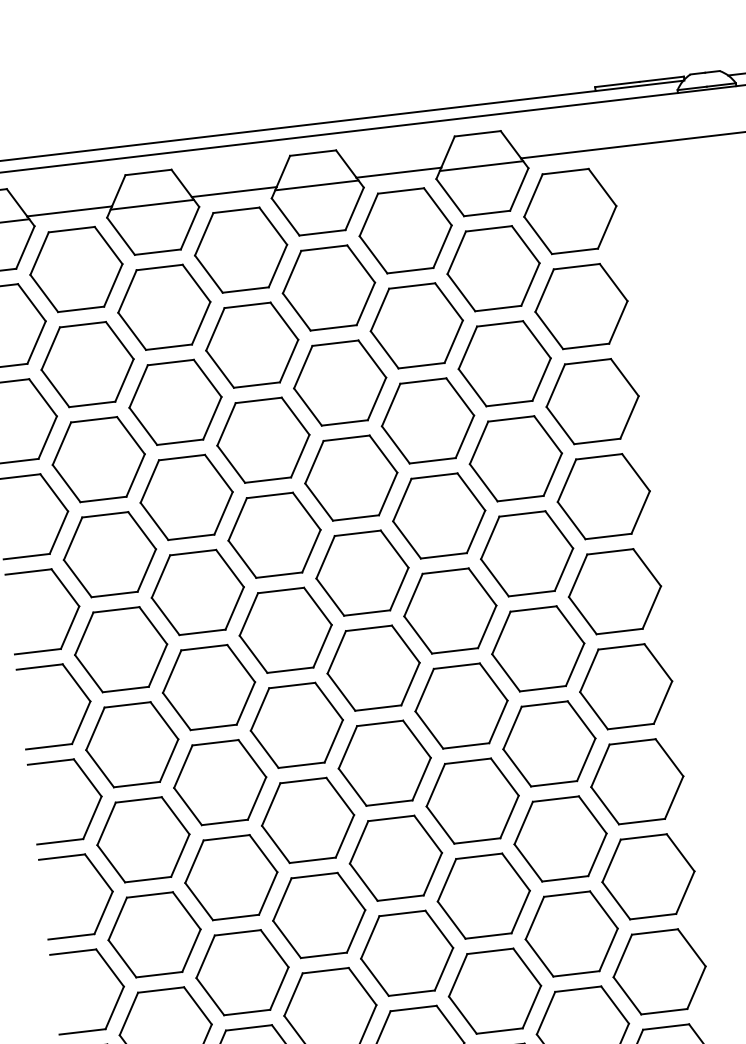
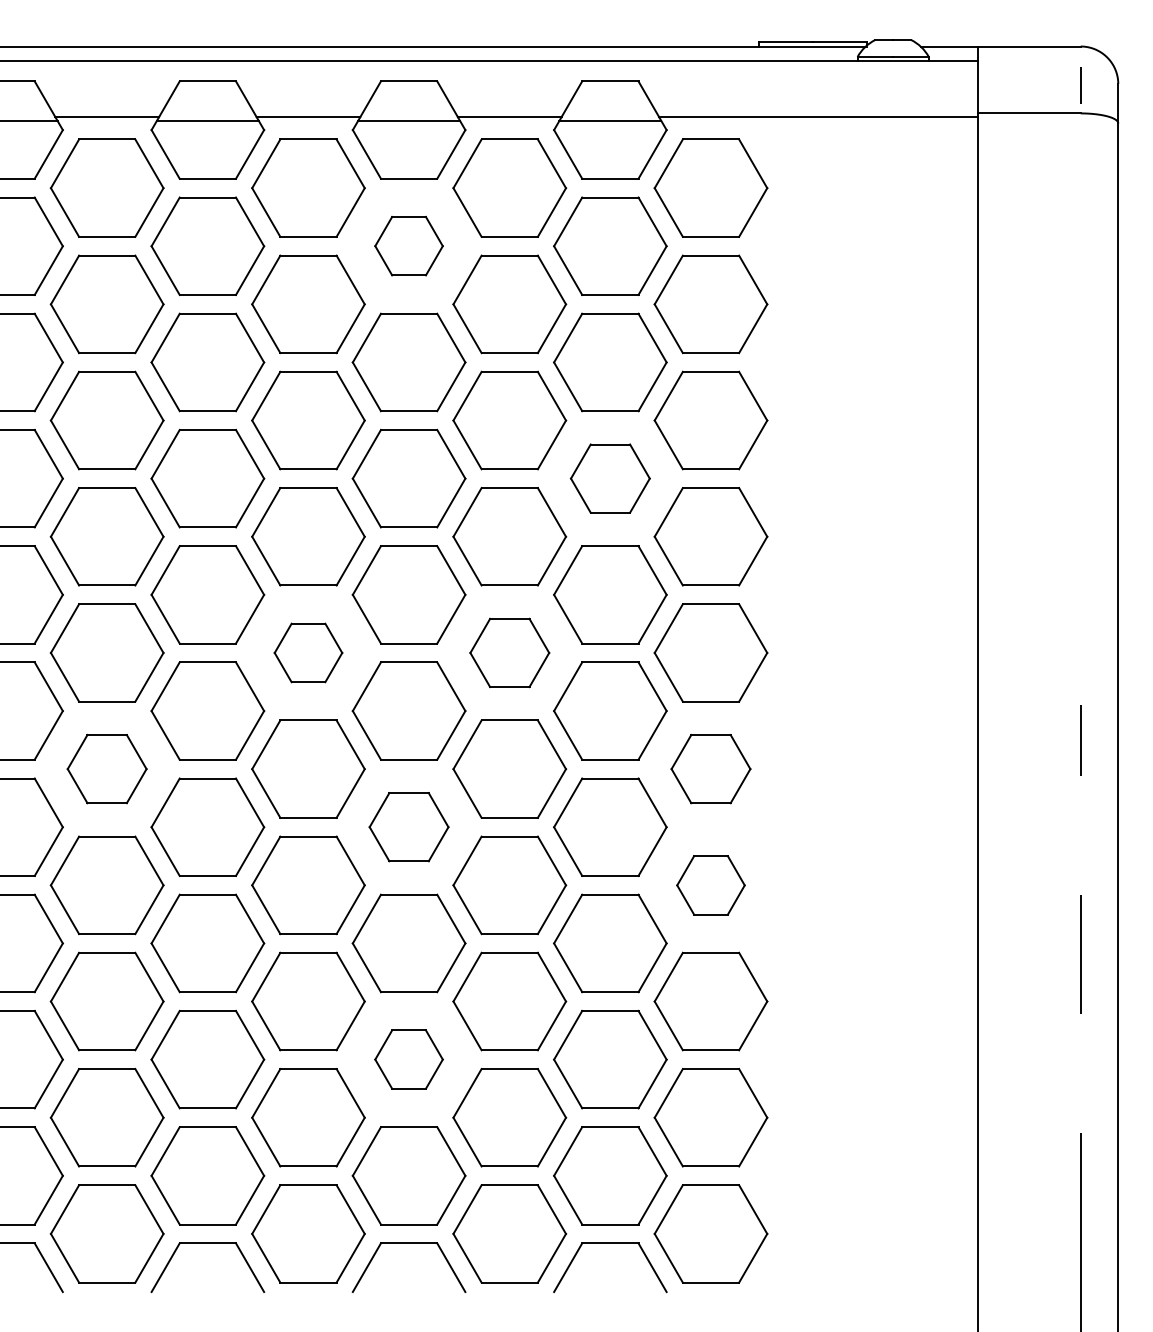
part: (328, 287) -> (408, 245), size x0.6
part: (516, 458) -> (610, 478), size x0.7
part: (450, 610) -> (509, 652), size x0.7
part: (285, 629) -> (308, 652), size x0.6
part: (625, 686) -> (710, 768), size x0.7
part: (131, 744) -> (106, 768), size x0.7
part: (384, 762) -> (408, 826), size x0.7
part: (636, 781) -> (710, 885), size x0.6
part: (406, 953) -> (408, 1059), size x0.6

